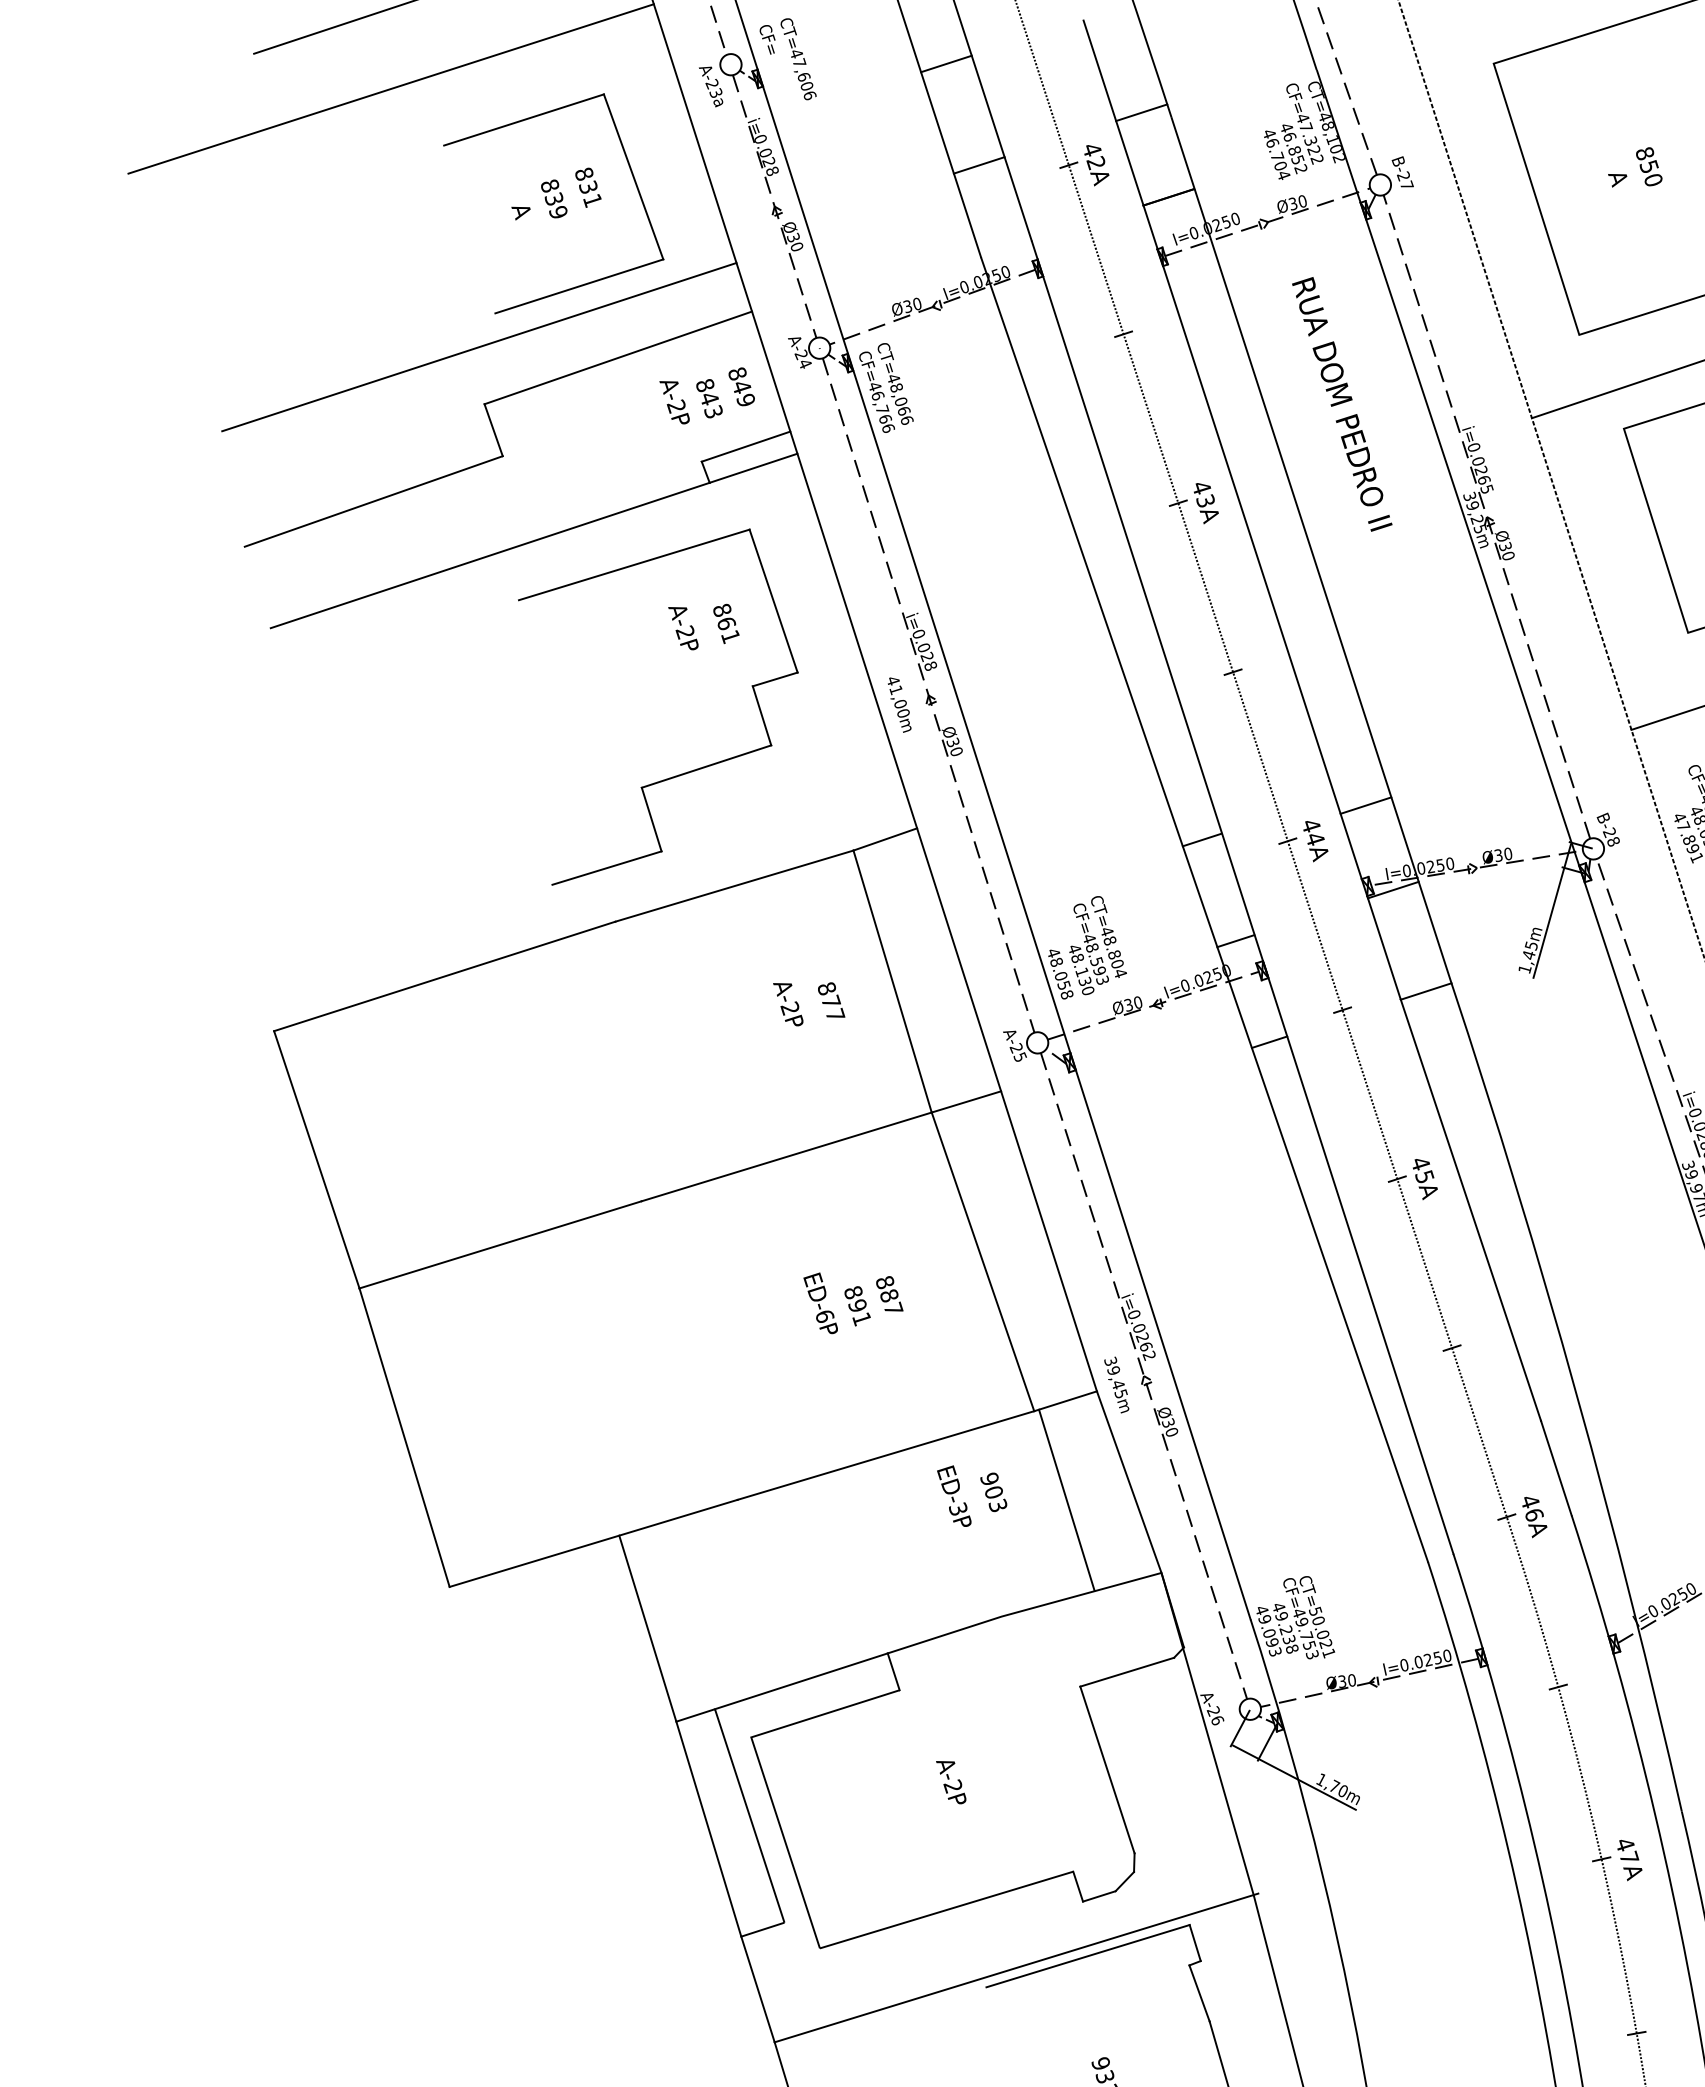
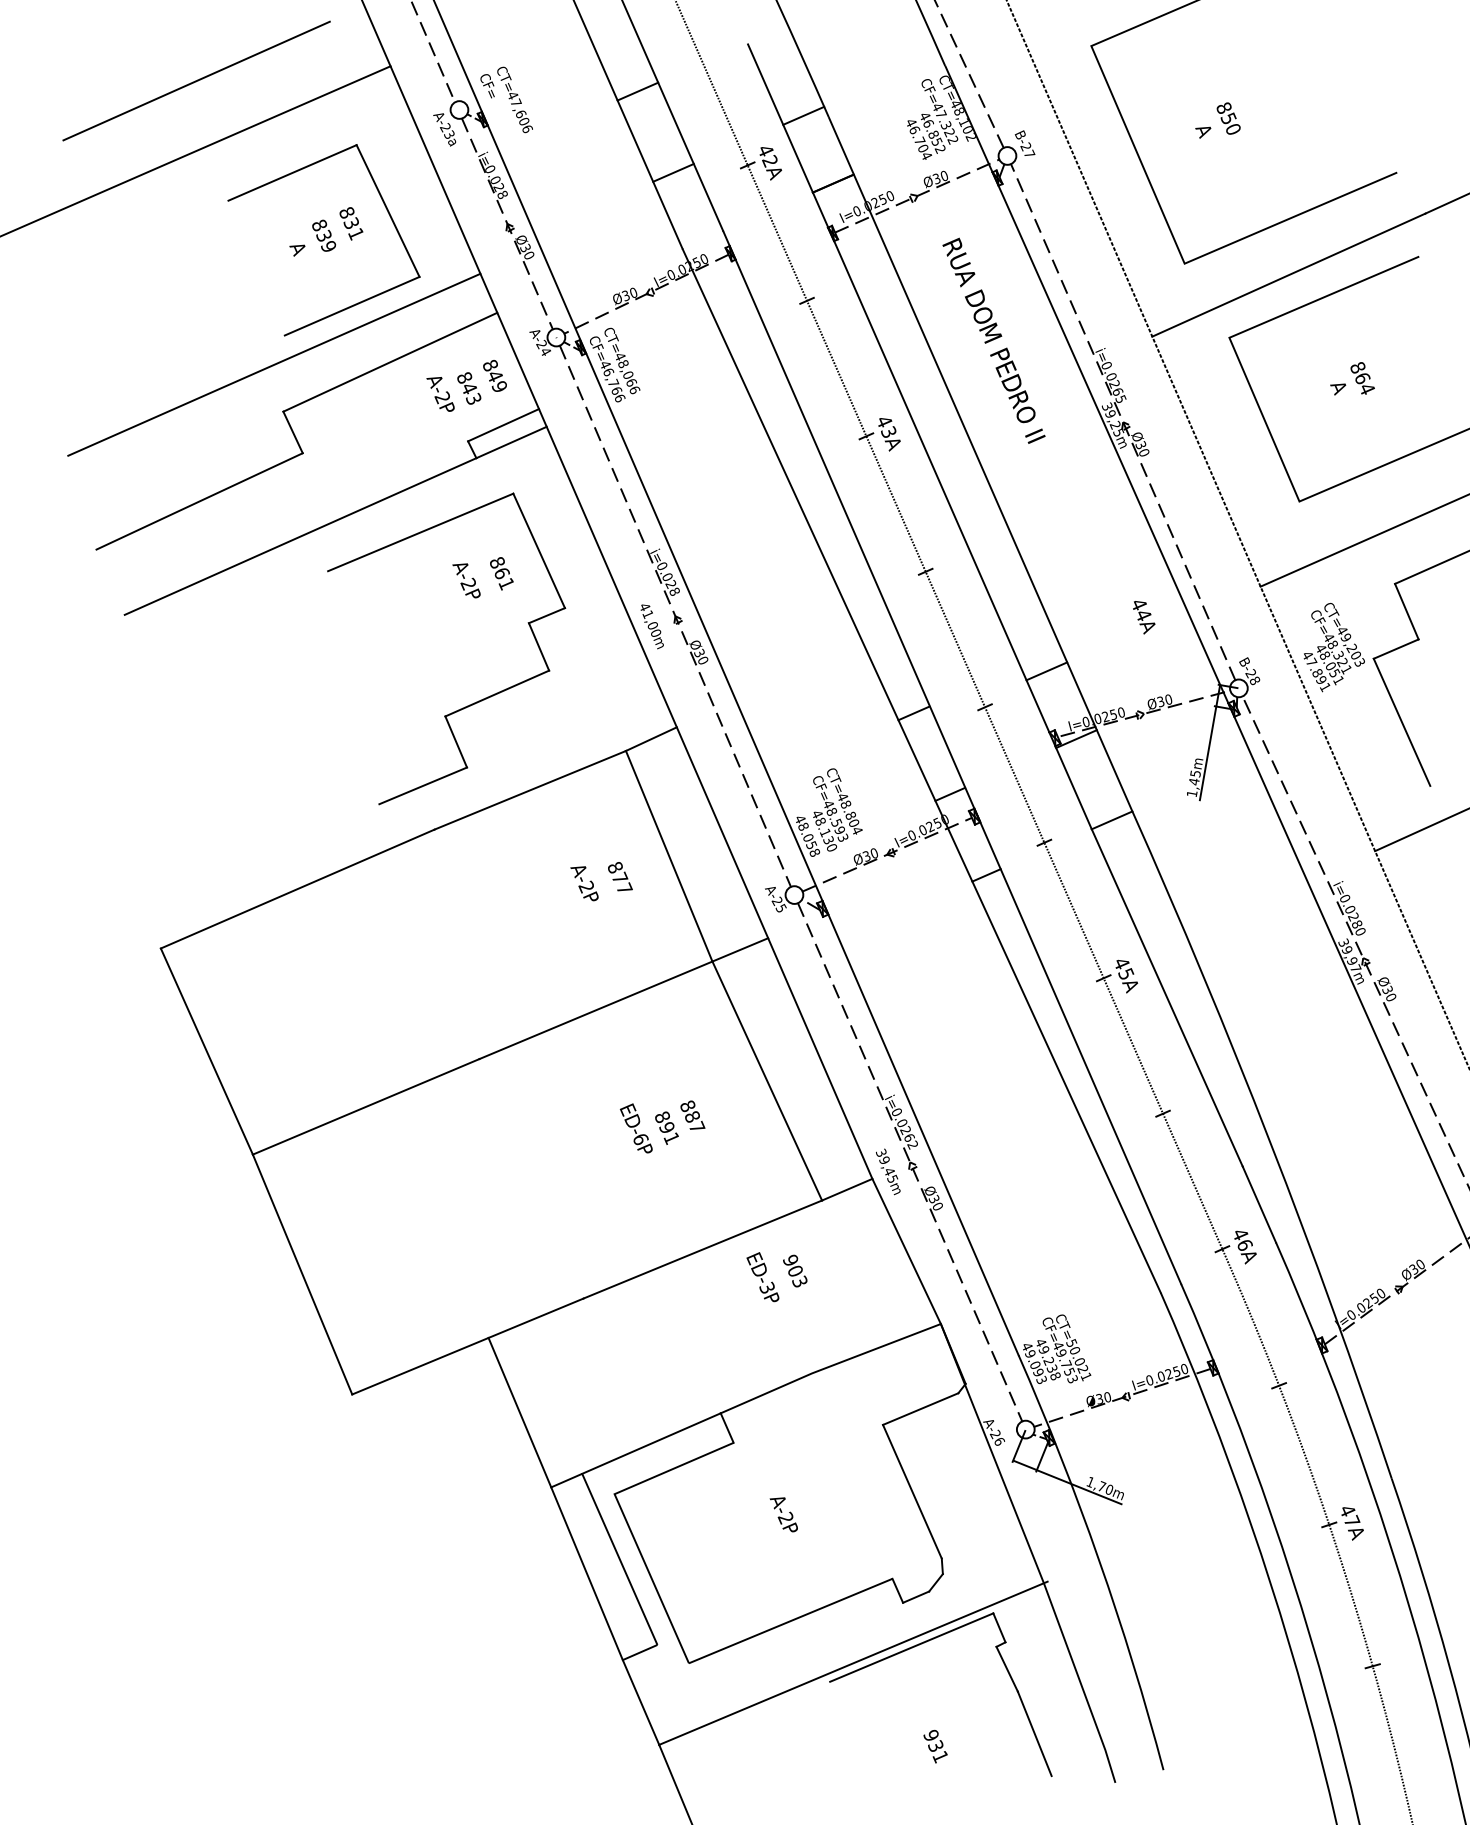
text: (1316, 841) -> (1144, 617), moved
line: (1065, 1500) -> (855, 1271), removed

